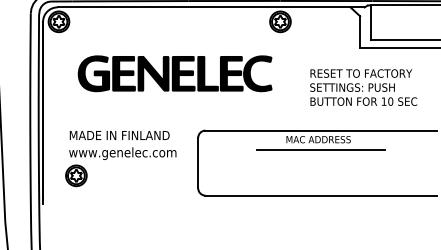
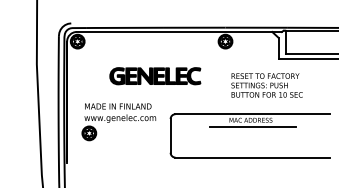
part: (175, 72) -> (155, 75), size x0.7
text: (362, 87) -> (266, 85), moved
part: (120, 159) -> (118, 122), moved

